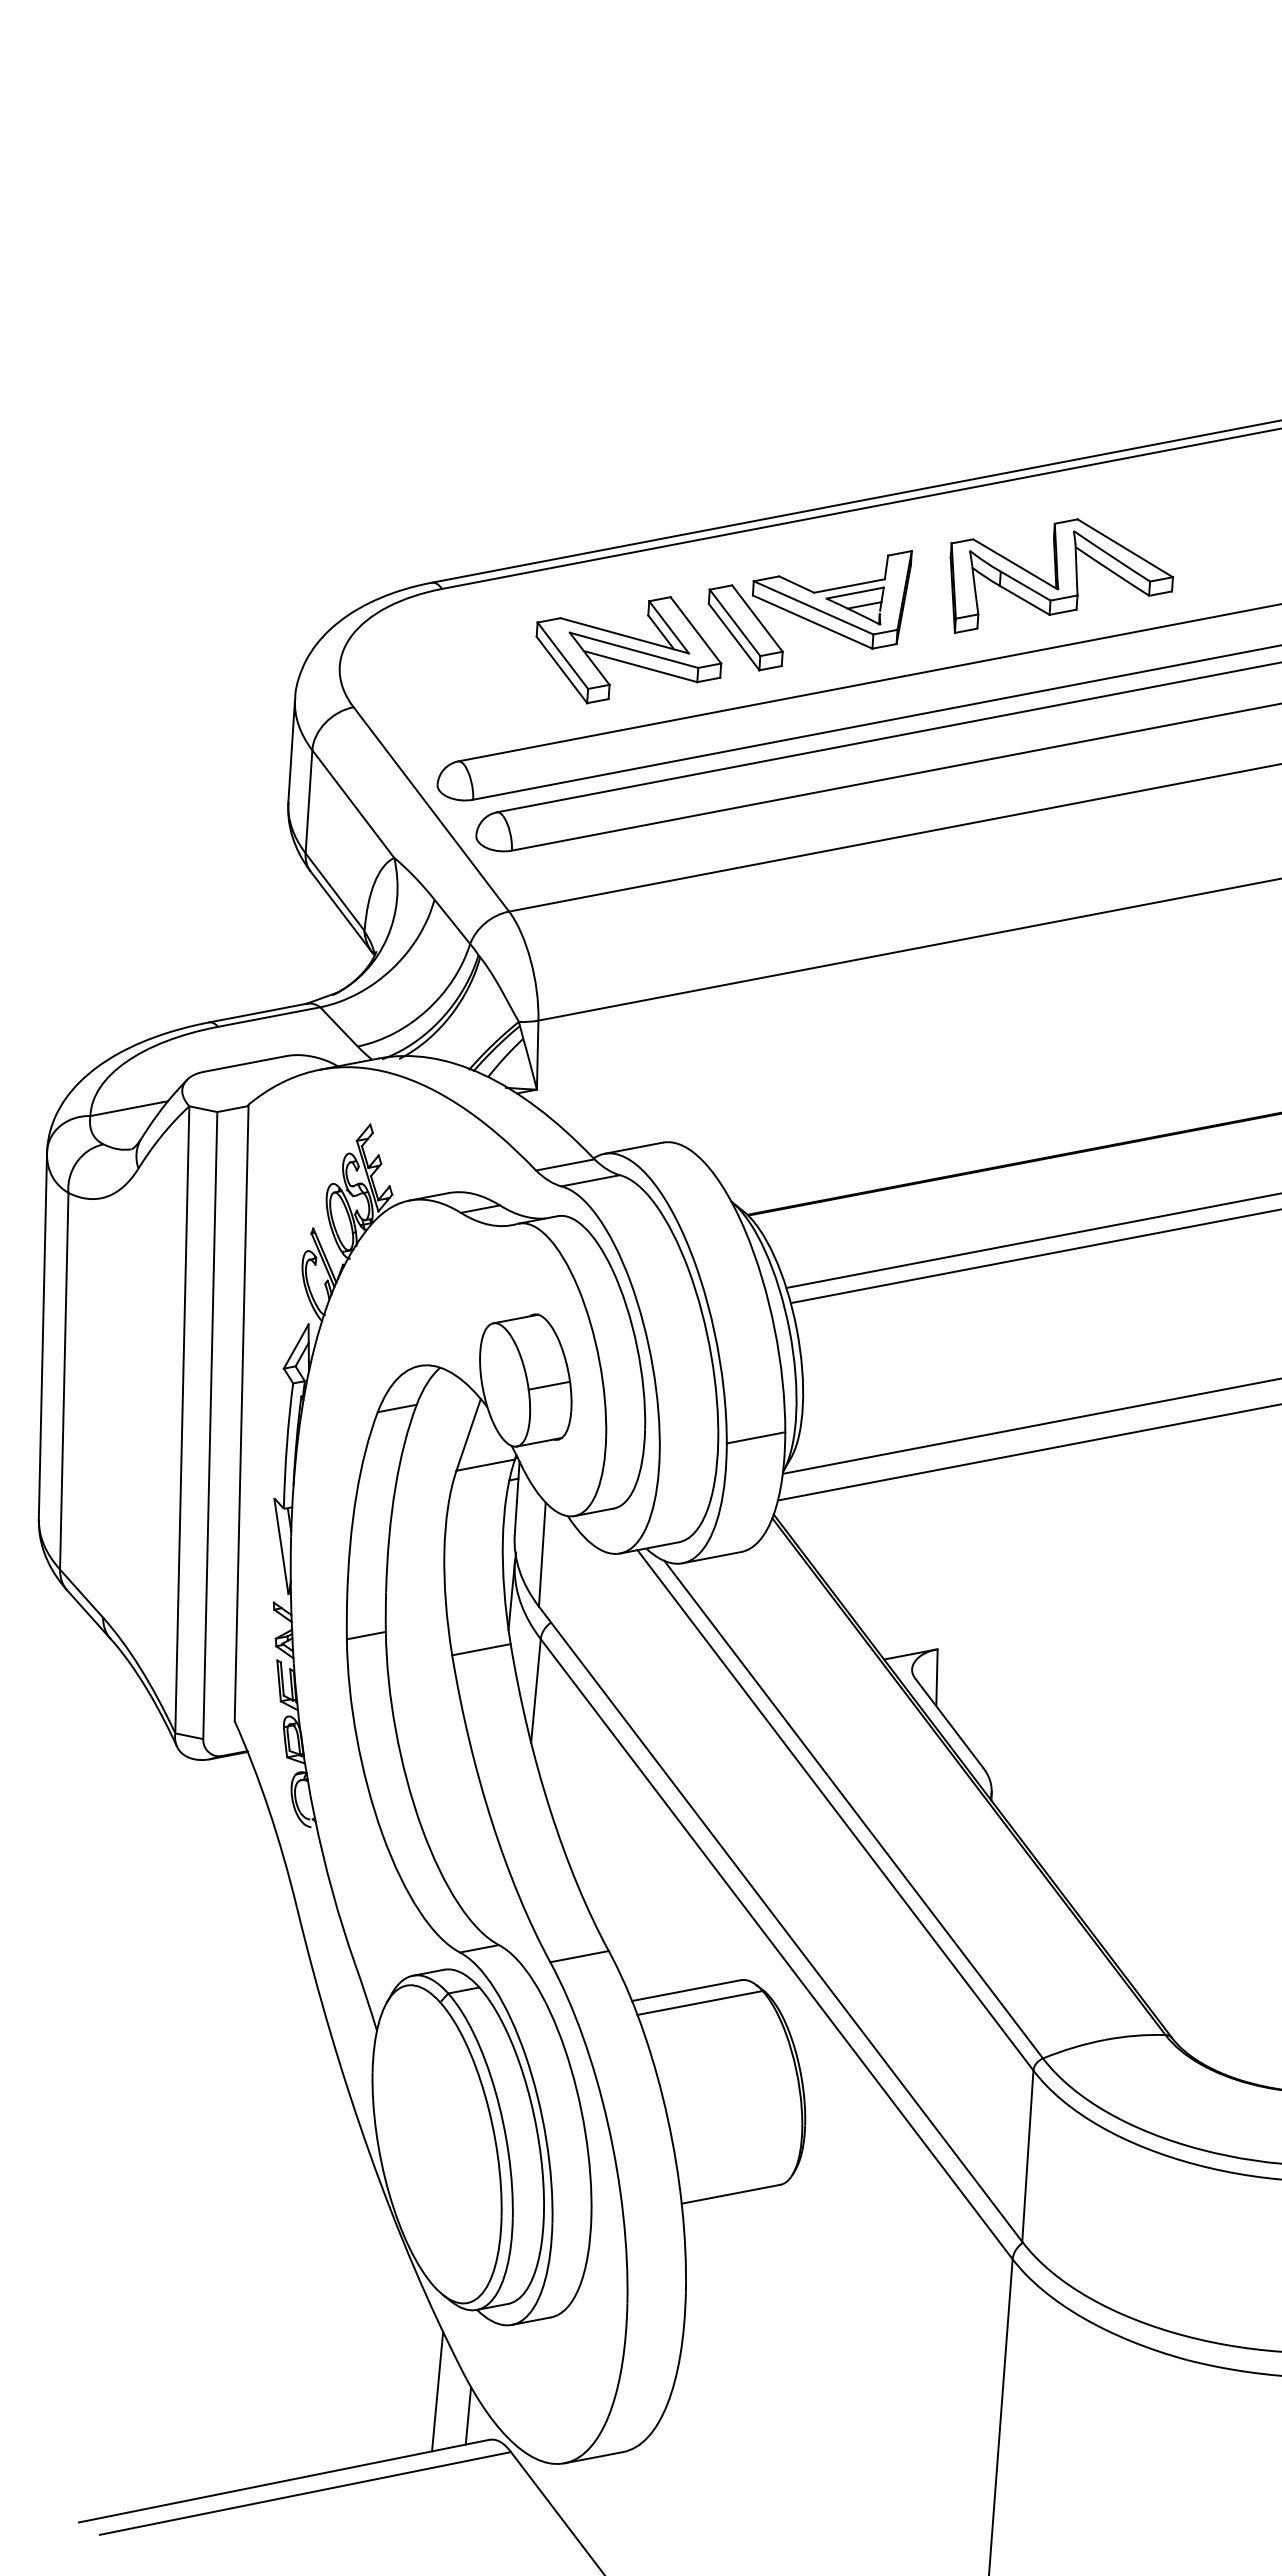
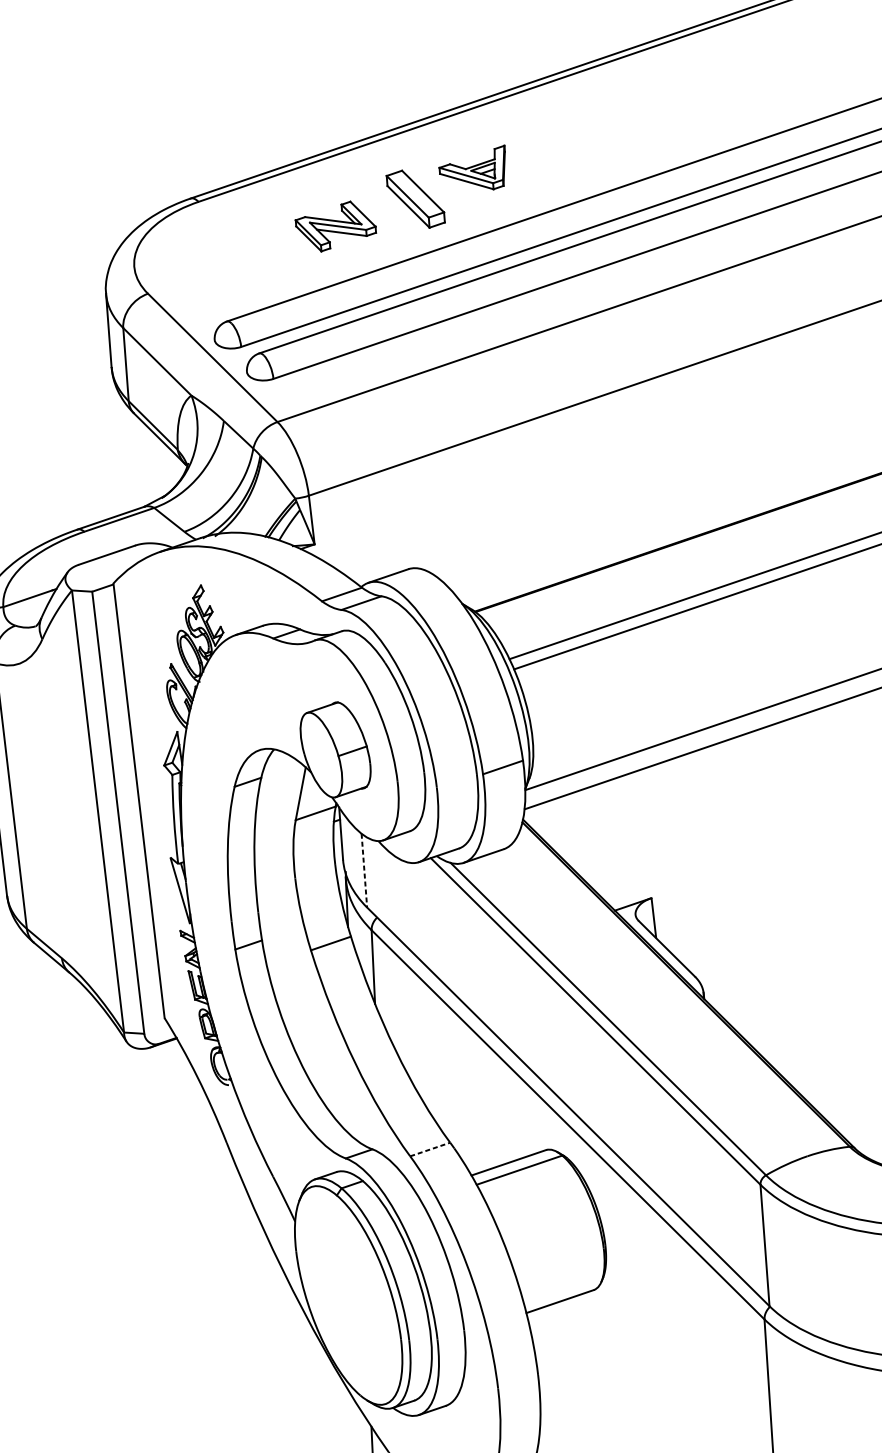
part: (1061, 575) -> (632, 131), removed
part: (831, 599) -> (473, 170), size x0.6
part: (628, 650) -> (335, 226), size x0.6
line: (542, 1555) -> (364, 871), solid -> dashed
line: (579, 1956) -> (430, 1149), solid -> dashed

